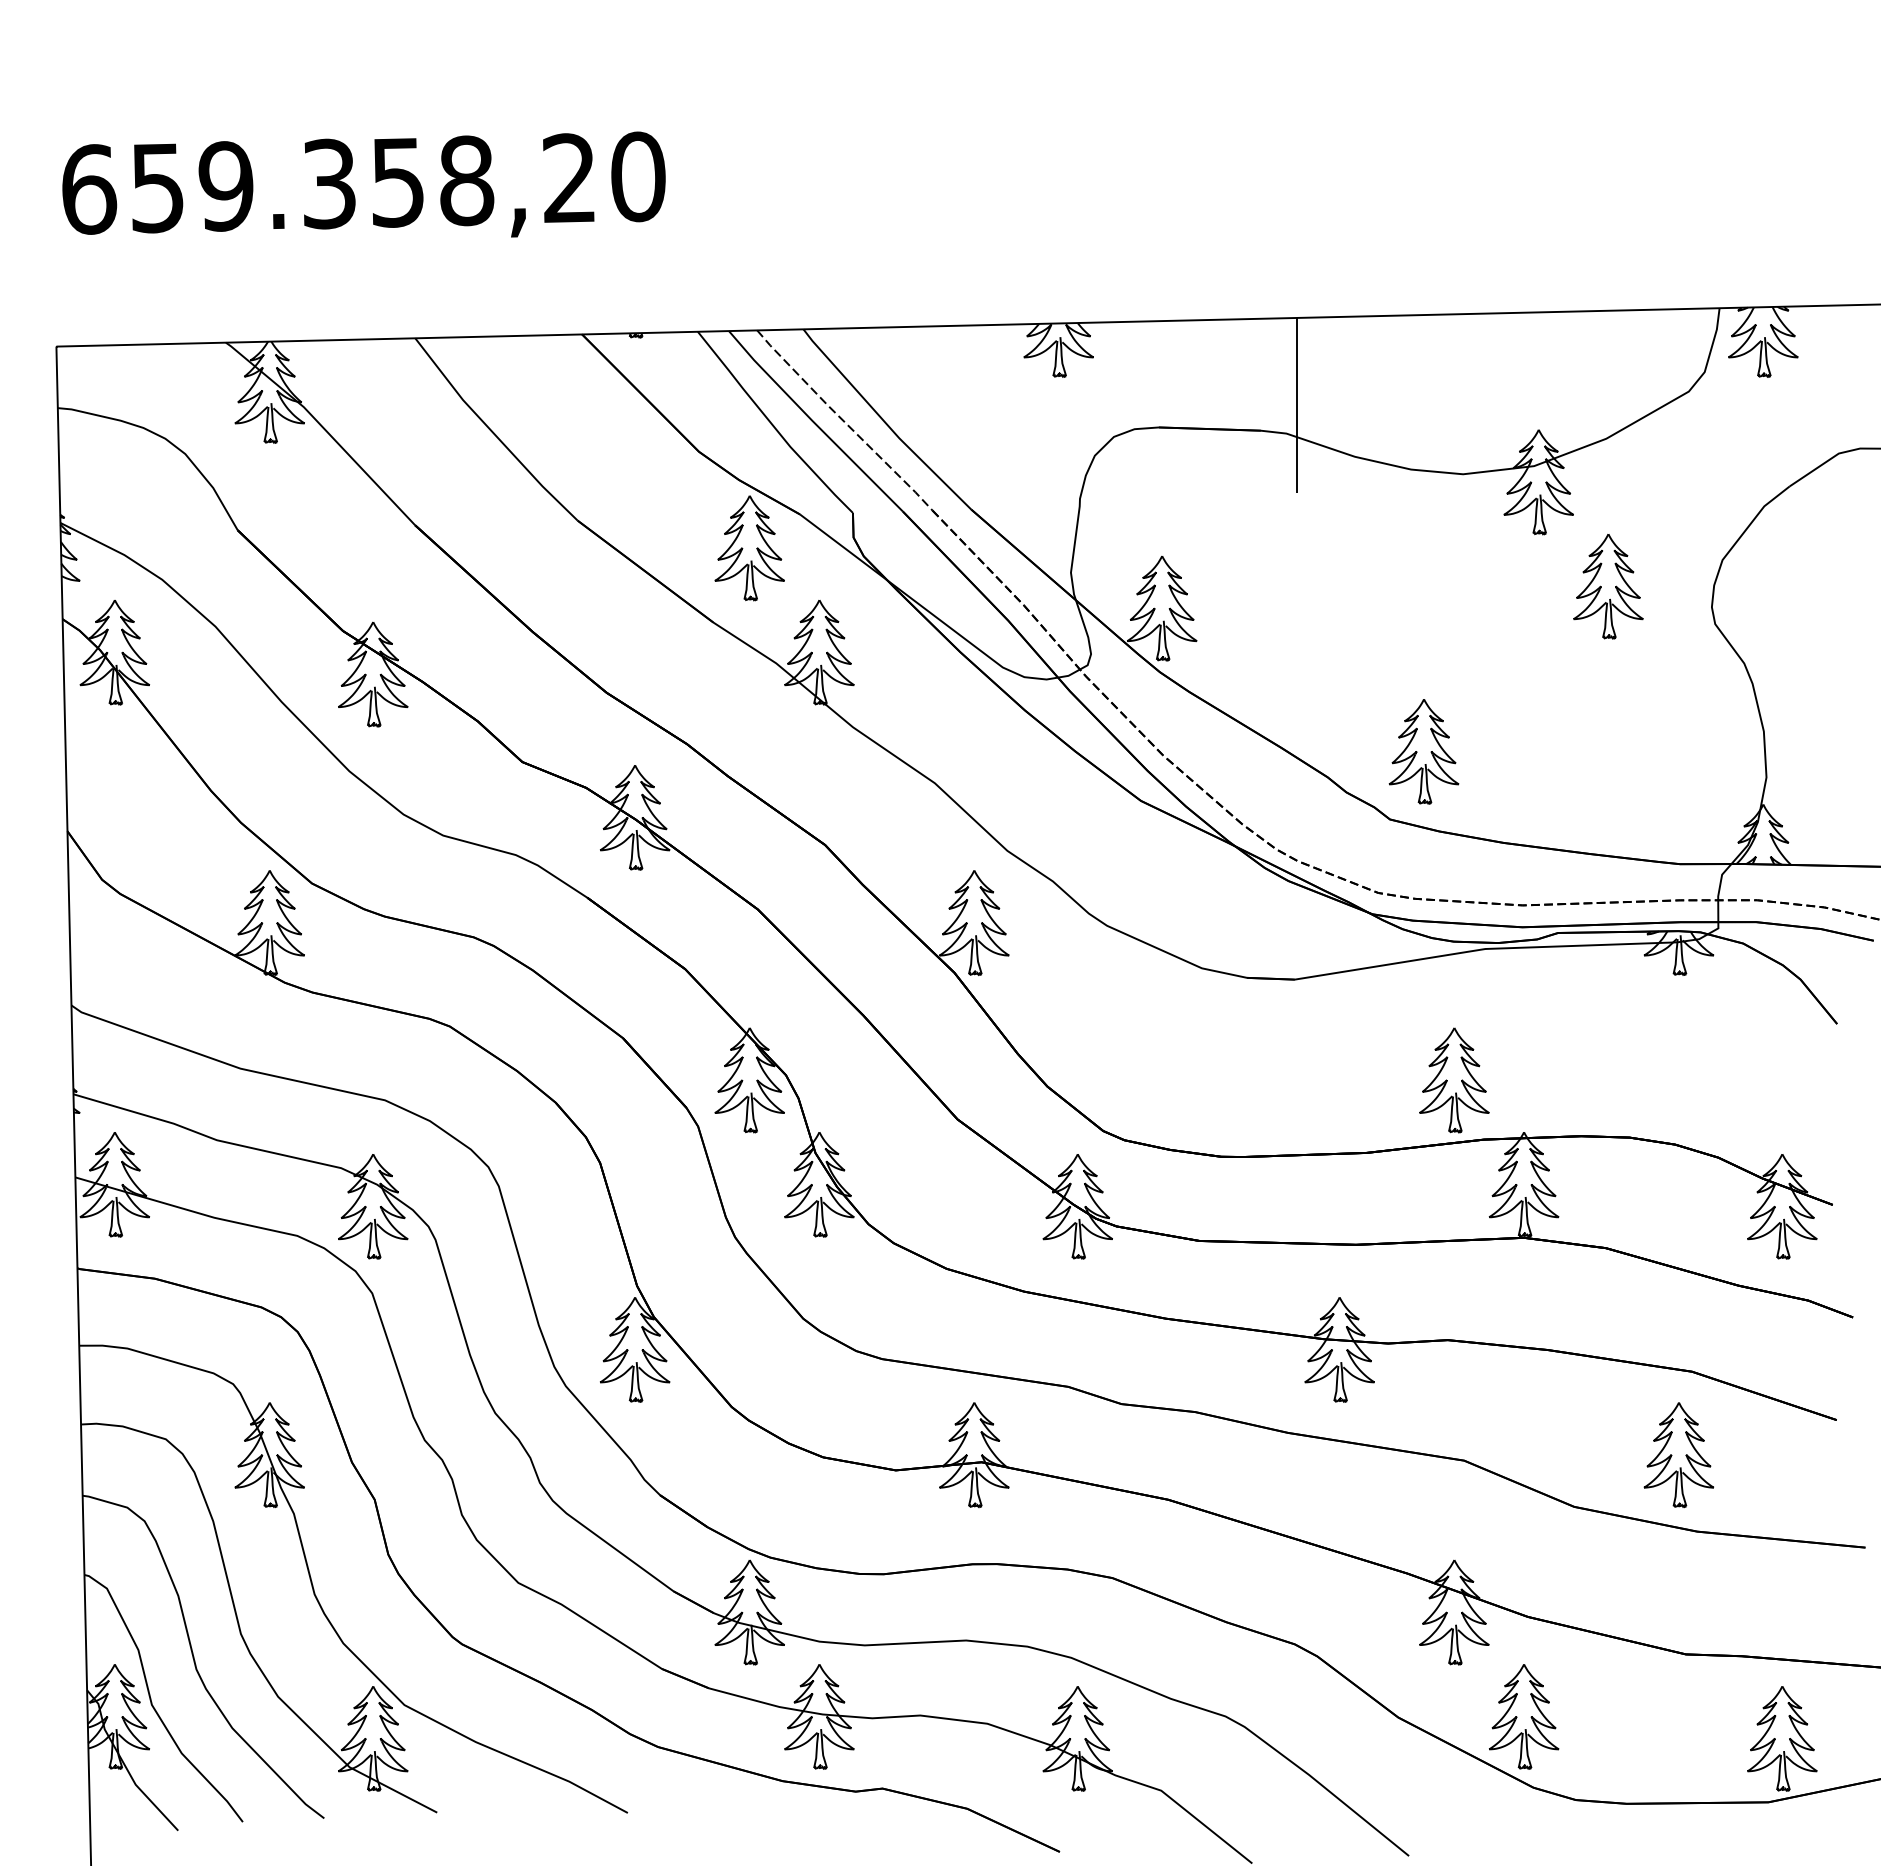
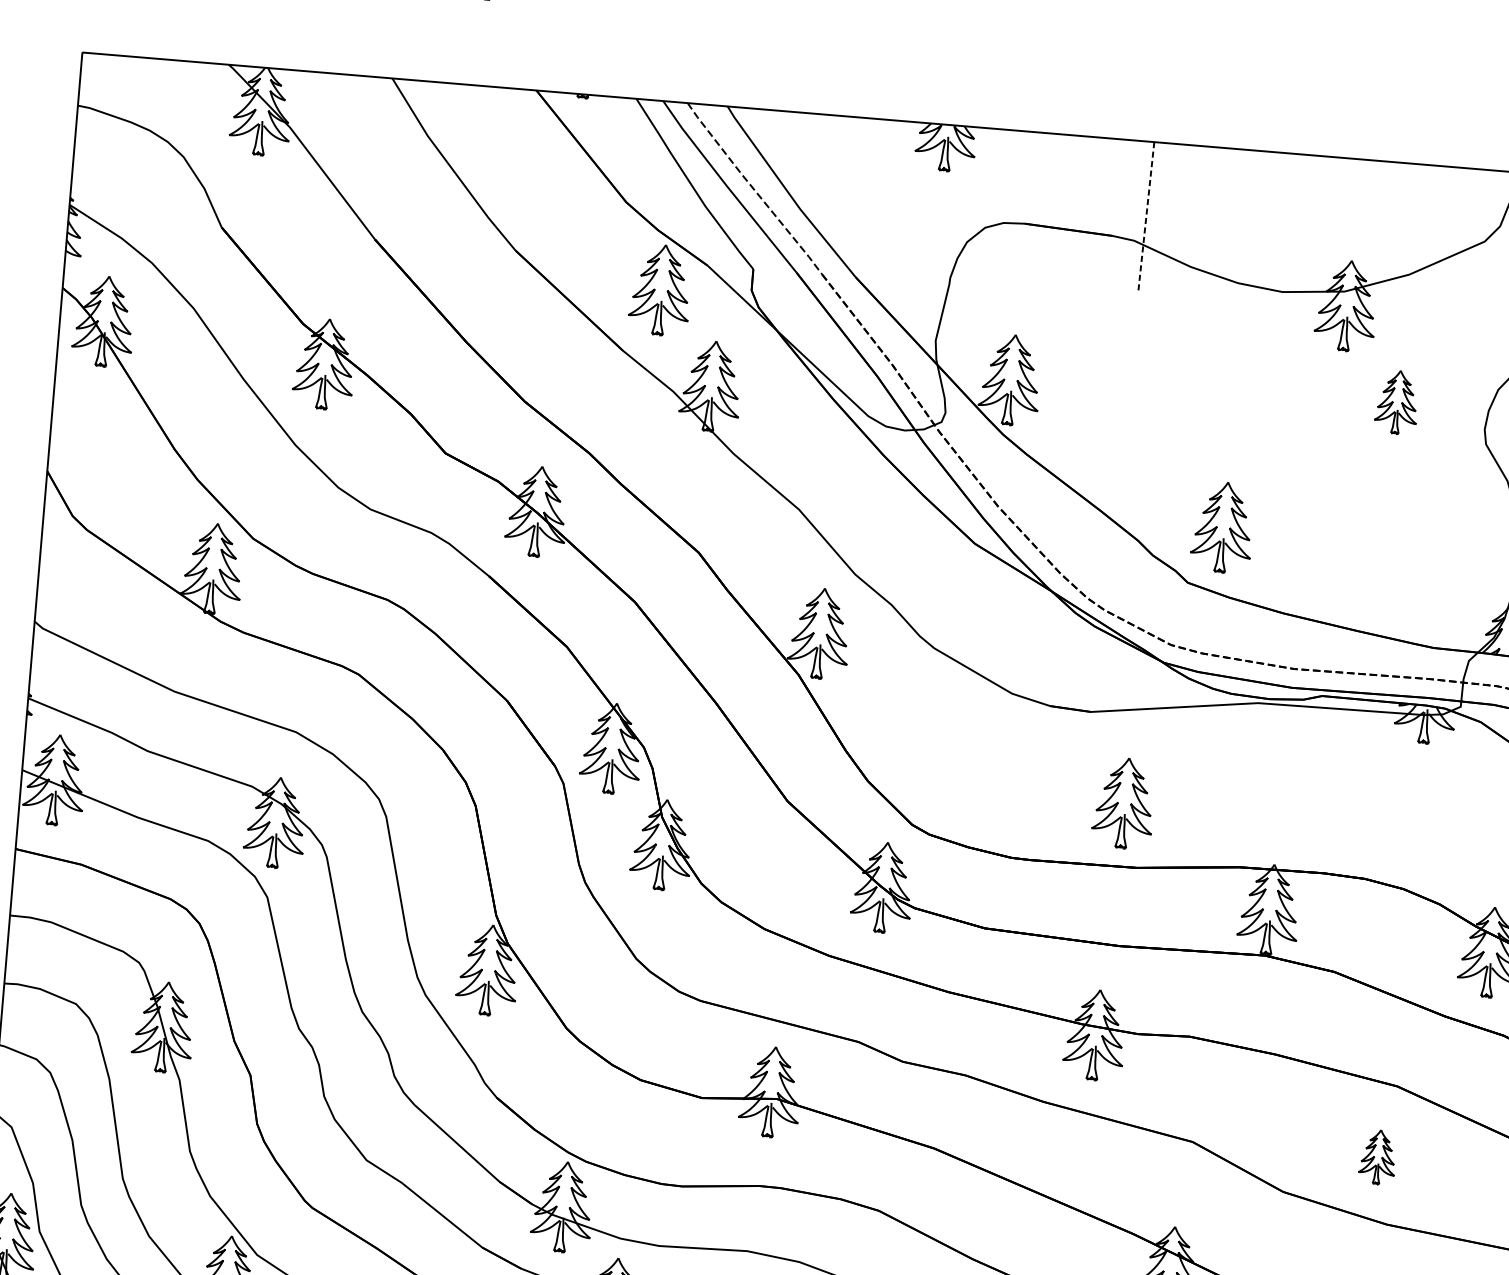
line: (1297, 405) -> (1146, 217), solid -> dashed
part: (1608, 586) -> (1397, 402), size x0.7
part: (1454, 1080) -> (1124, 803), moved
part: (1678, 1455) -> (1377, 1157), size x0.6

